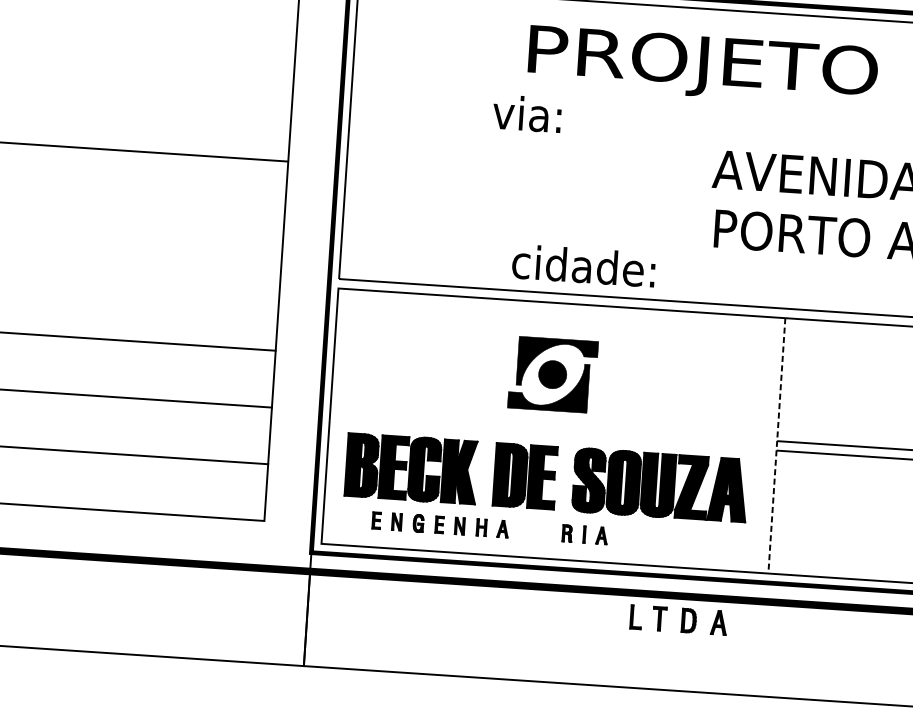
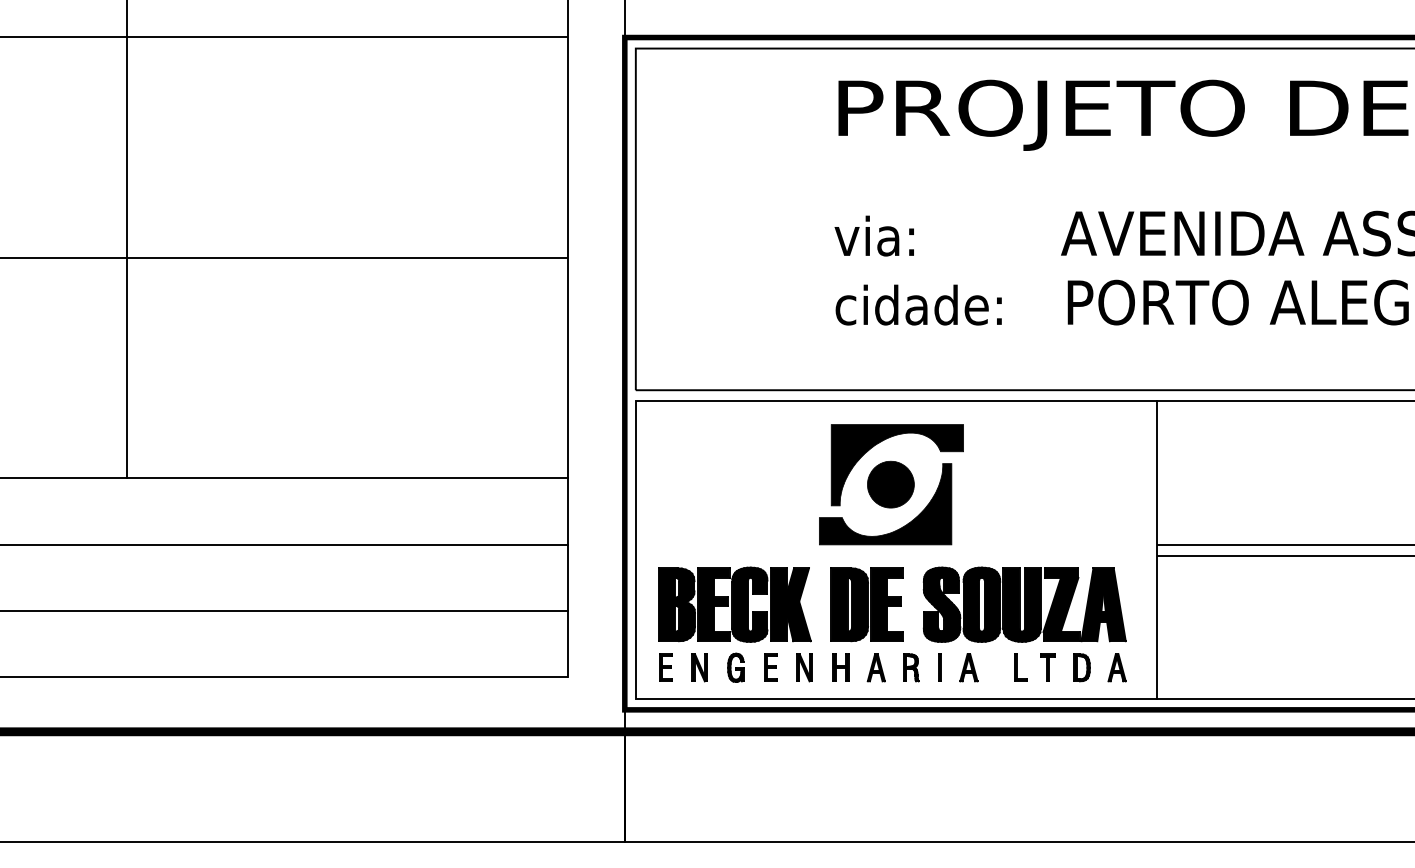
text: (526, 113) -> (873, 235), moved
text: (583, 265) -> (918, 304), moved
part: (553, 374) -> (891, 484), size x1.43
line: (776, 446) -> (1156, 550), dashed -> solid
part: (440, 524) -> (772, 667), size x1.43
part: (584, 534) -> (940, 667), size x1.43
part: (679, 619) -> (1070, 667), moved

